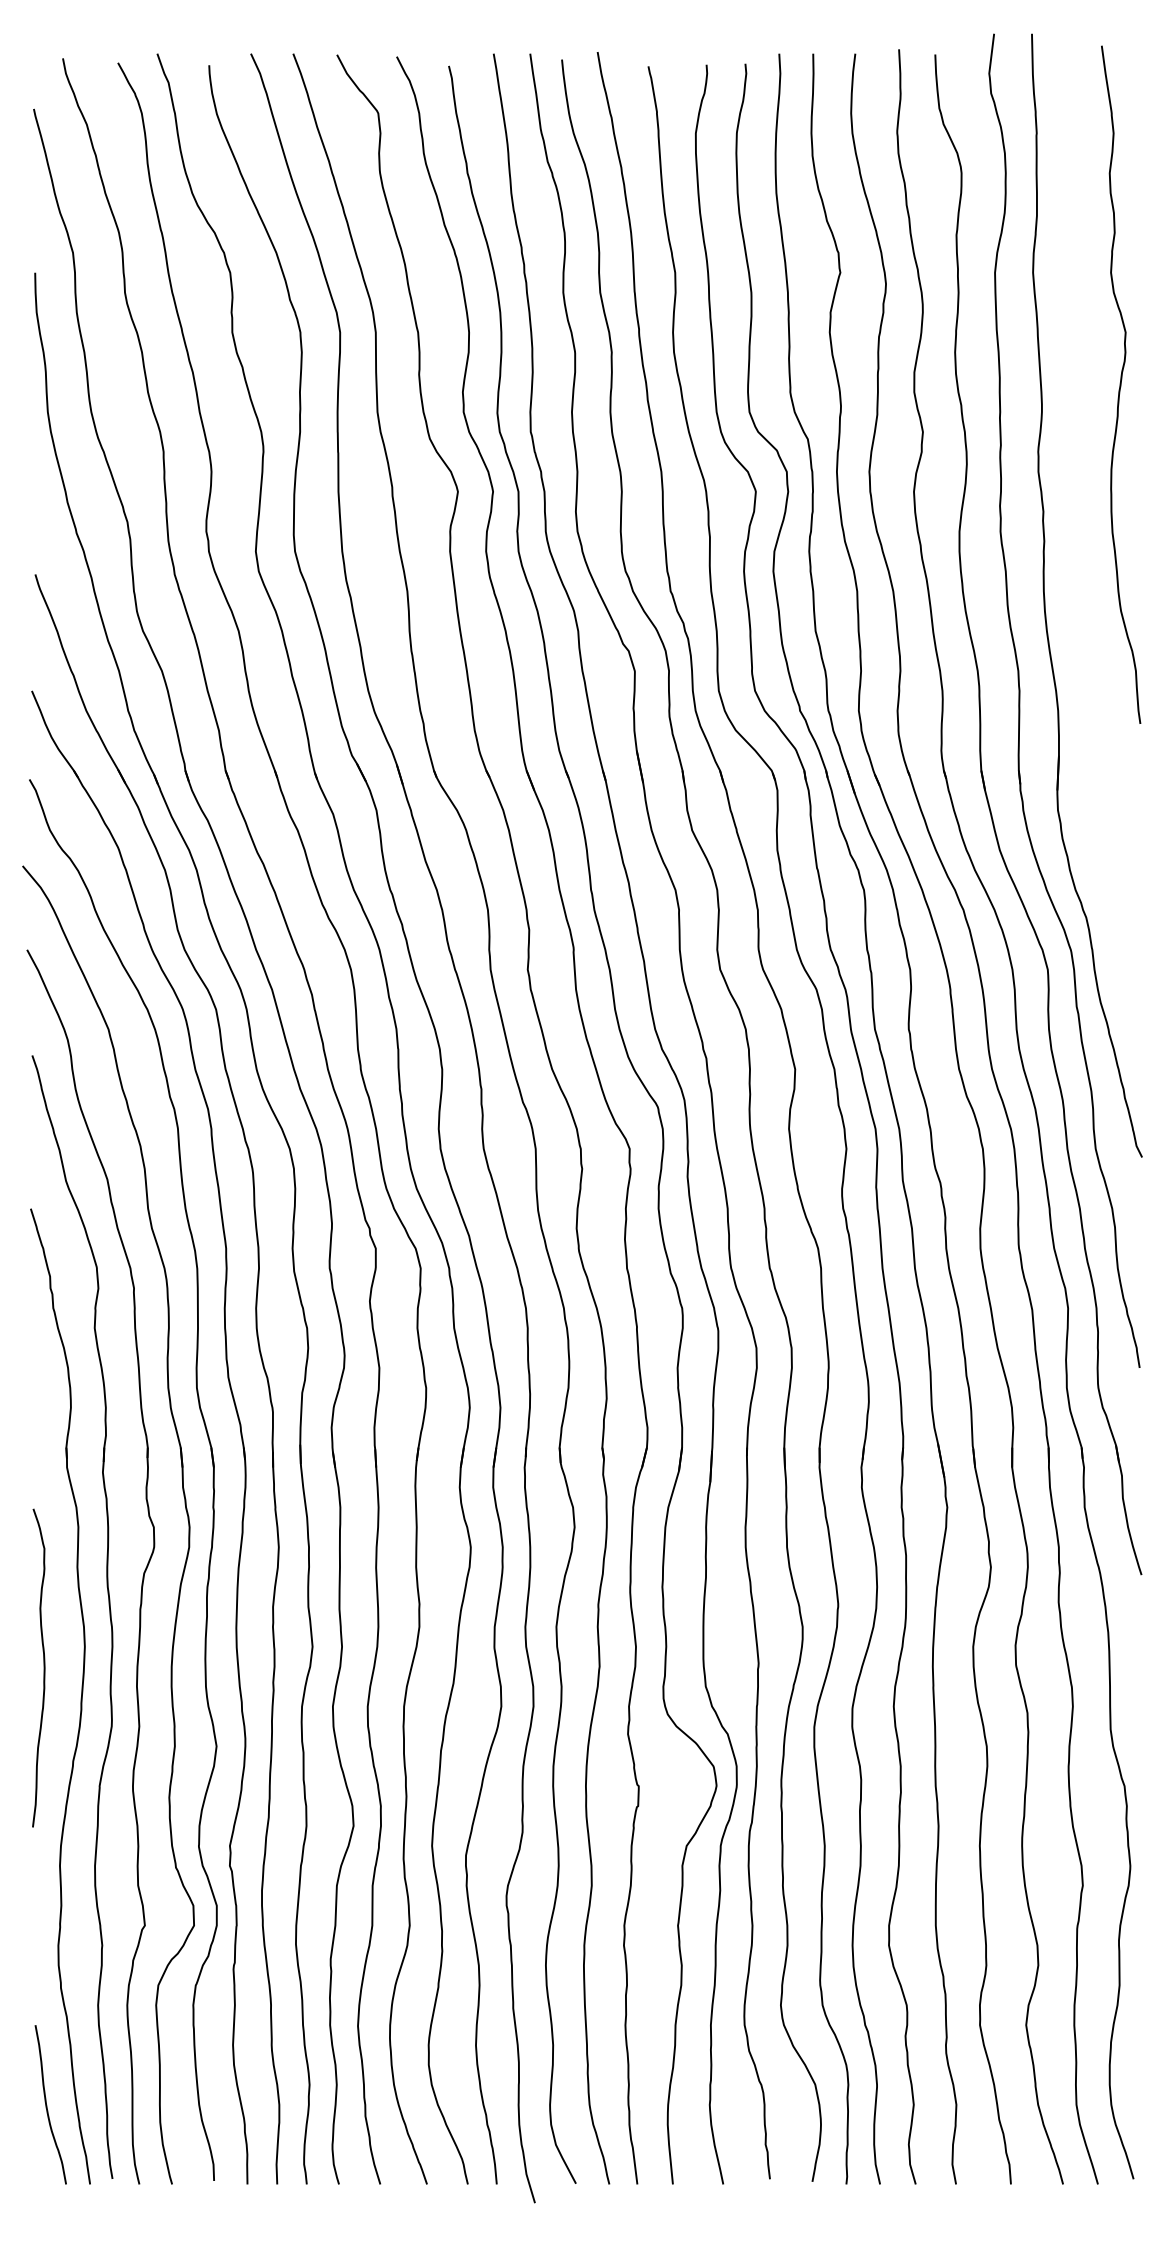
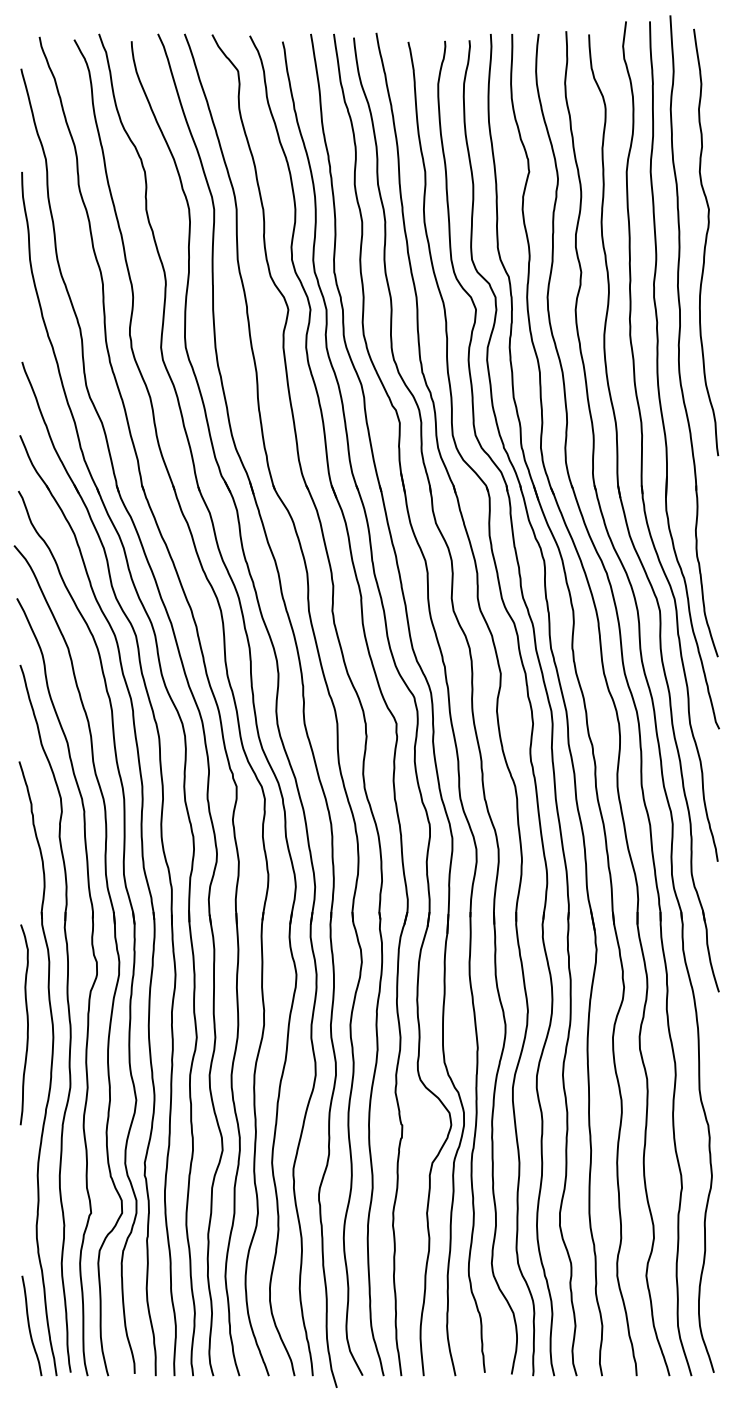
part: (1080, 534) -> (680, 336), added
curve: (43, 1667) -> (27, 1024), moved

